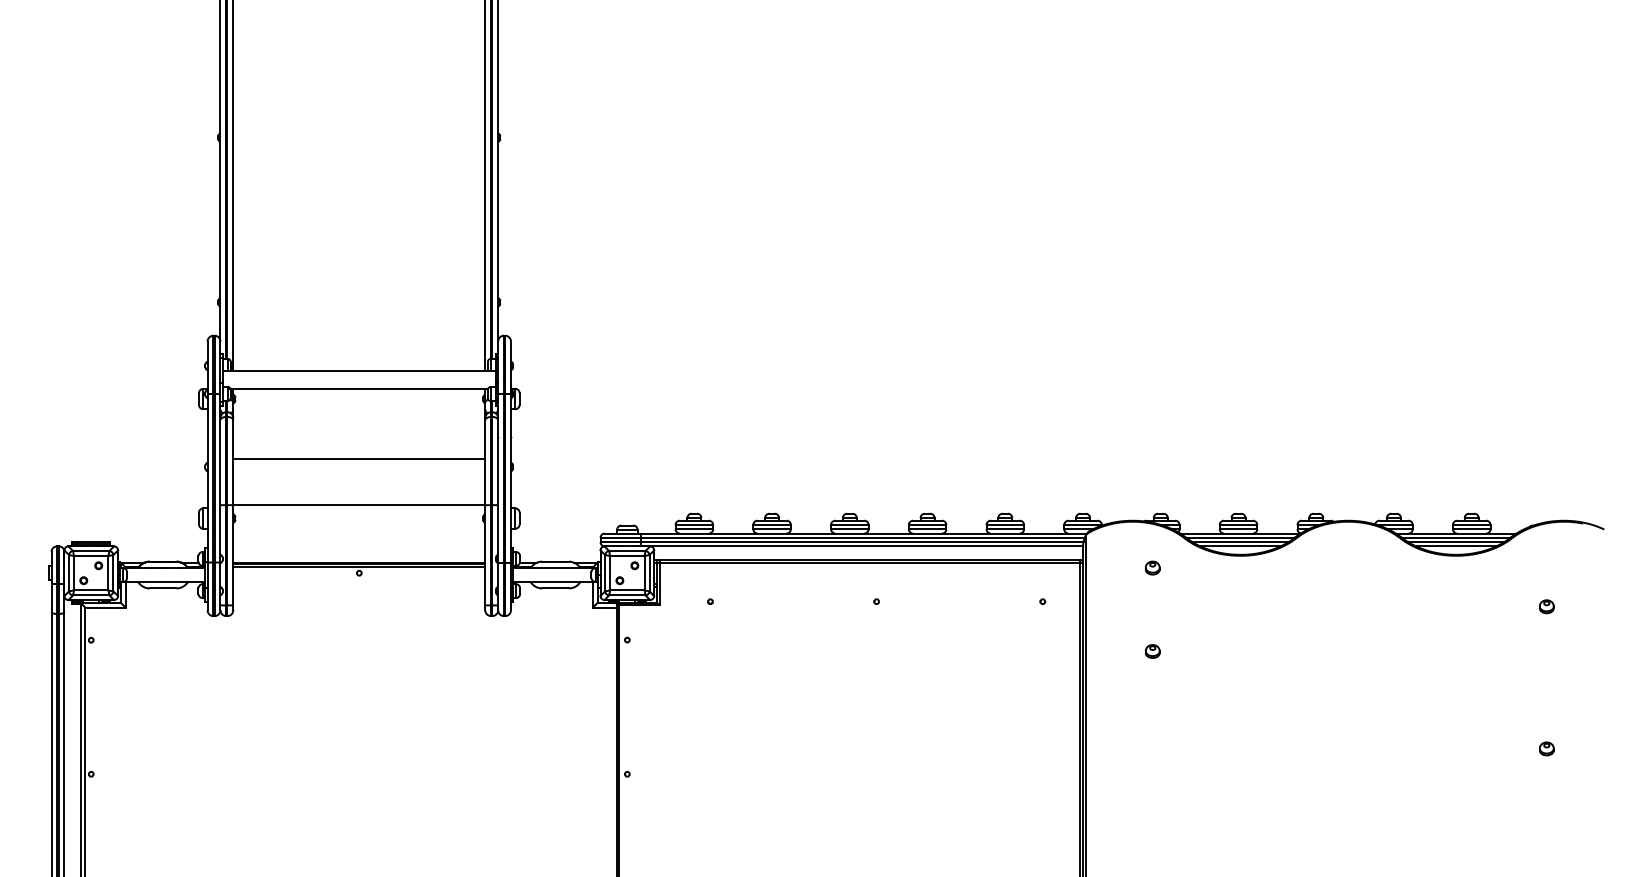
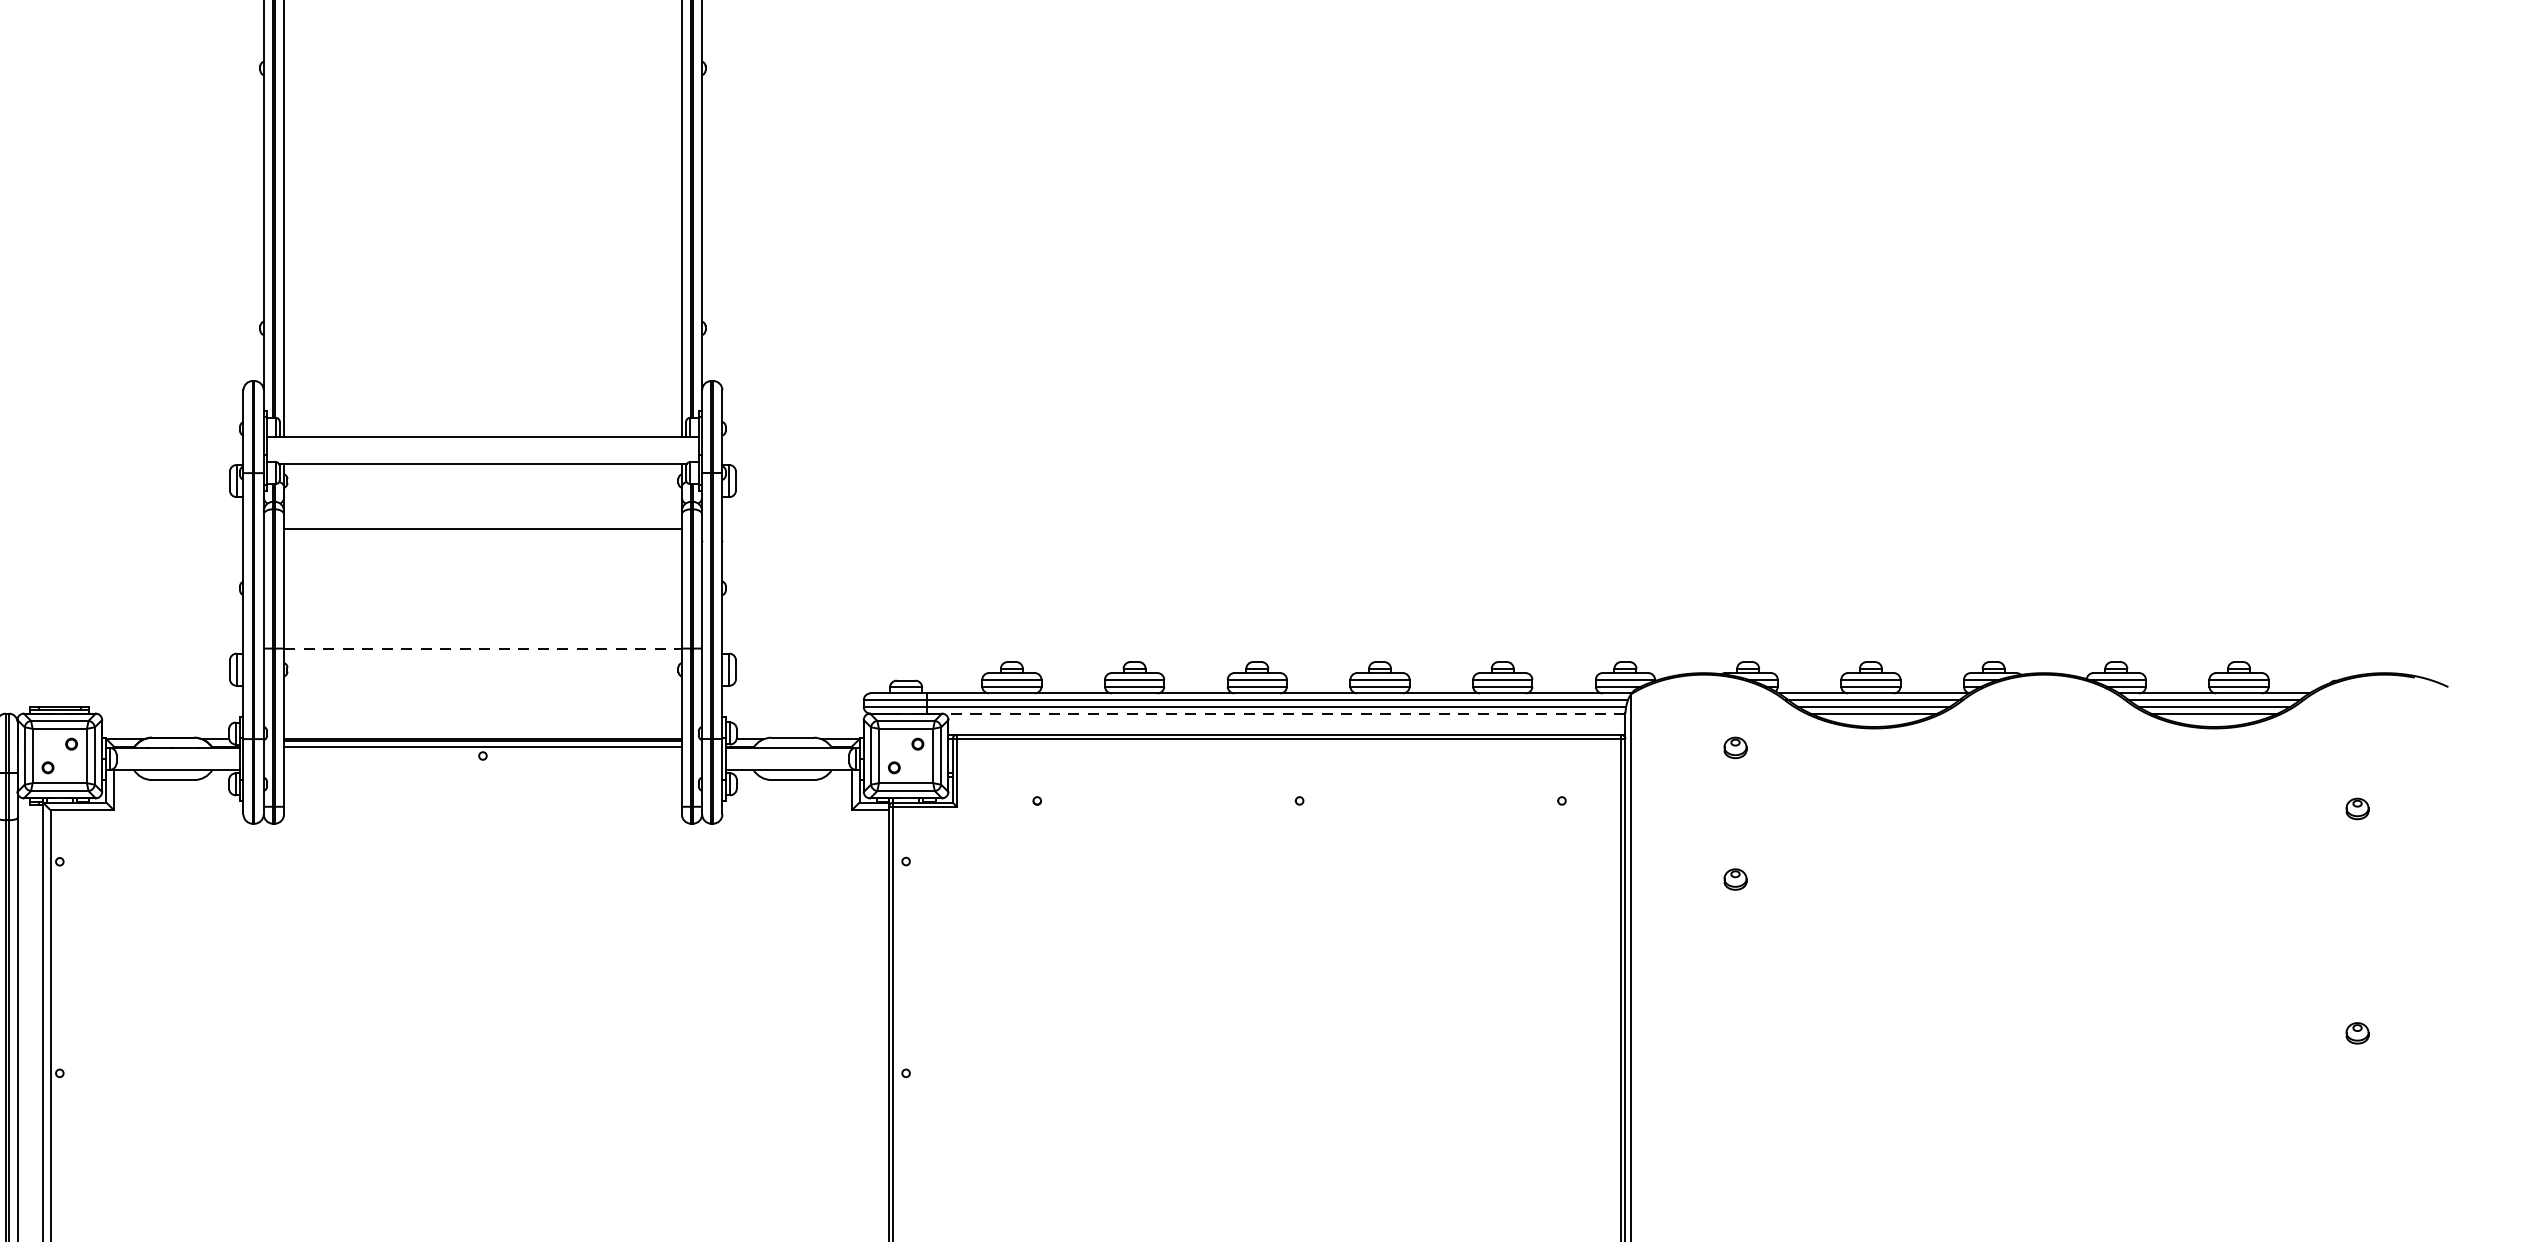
line: (359, 459) -> (483, 529), moved
line: (359, 505) -> (483, 649), solid -> dashed
line: (866, 546) -> (1283, 713), solid -> dashed

